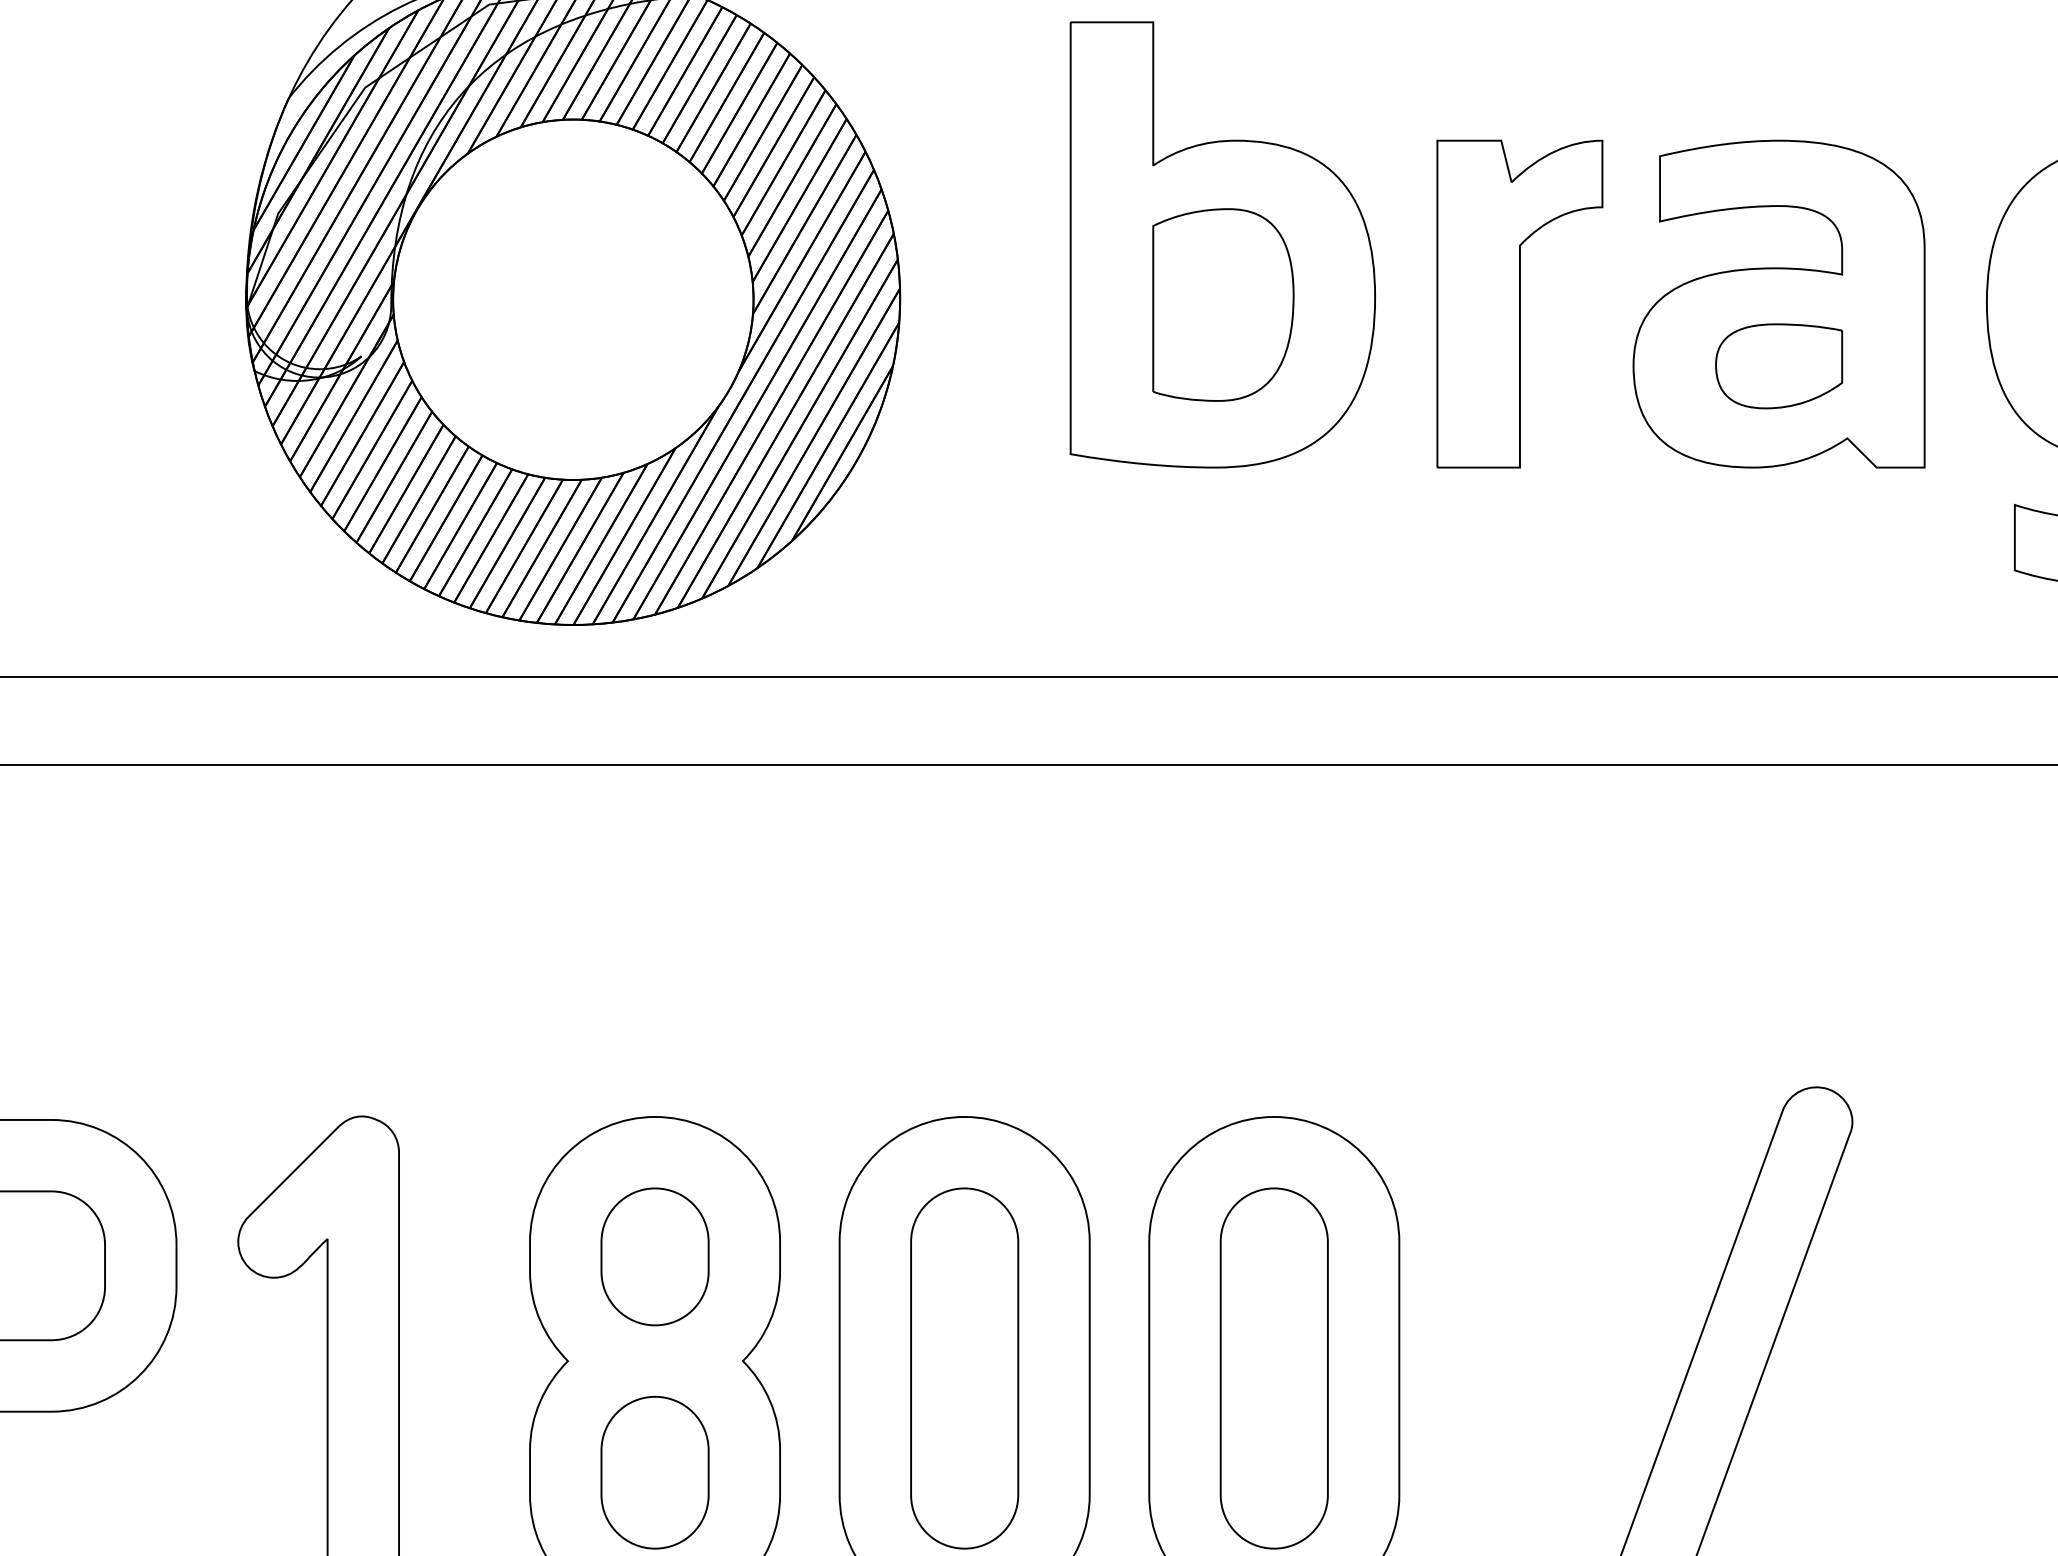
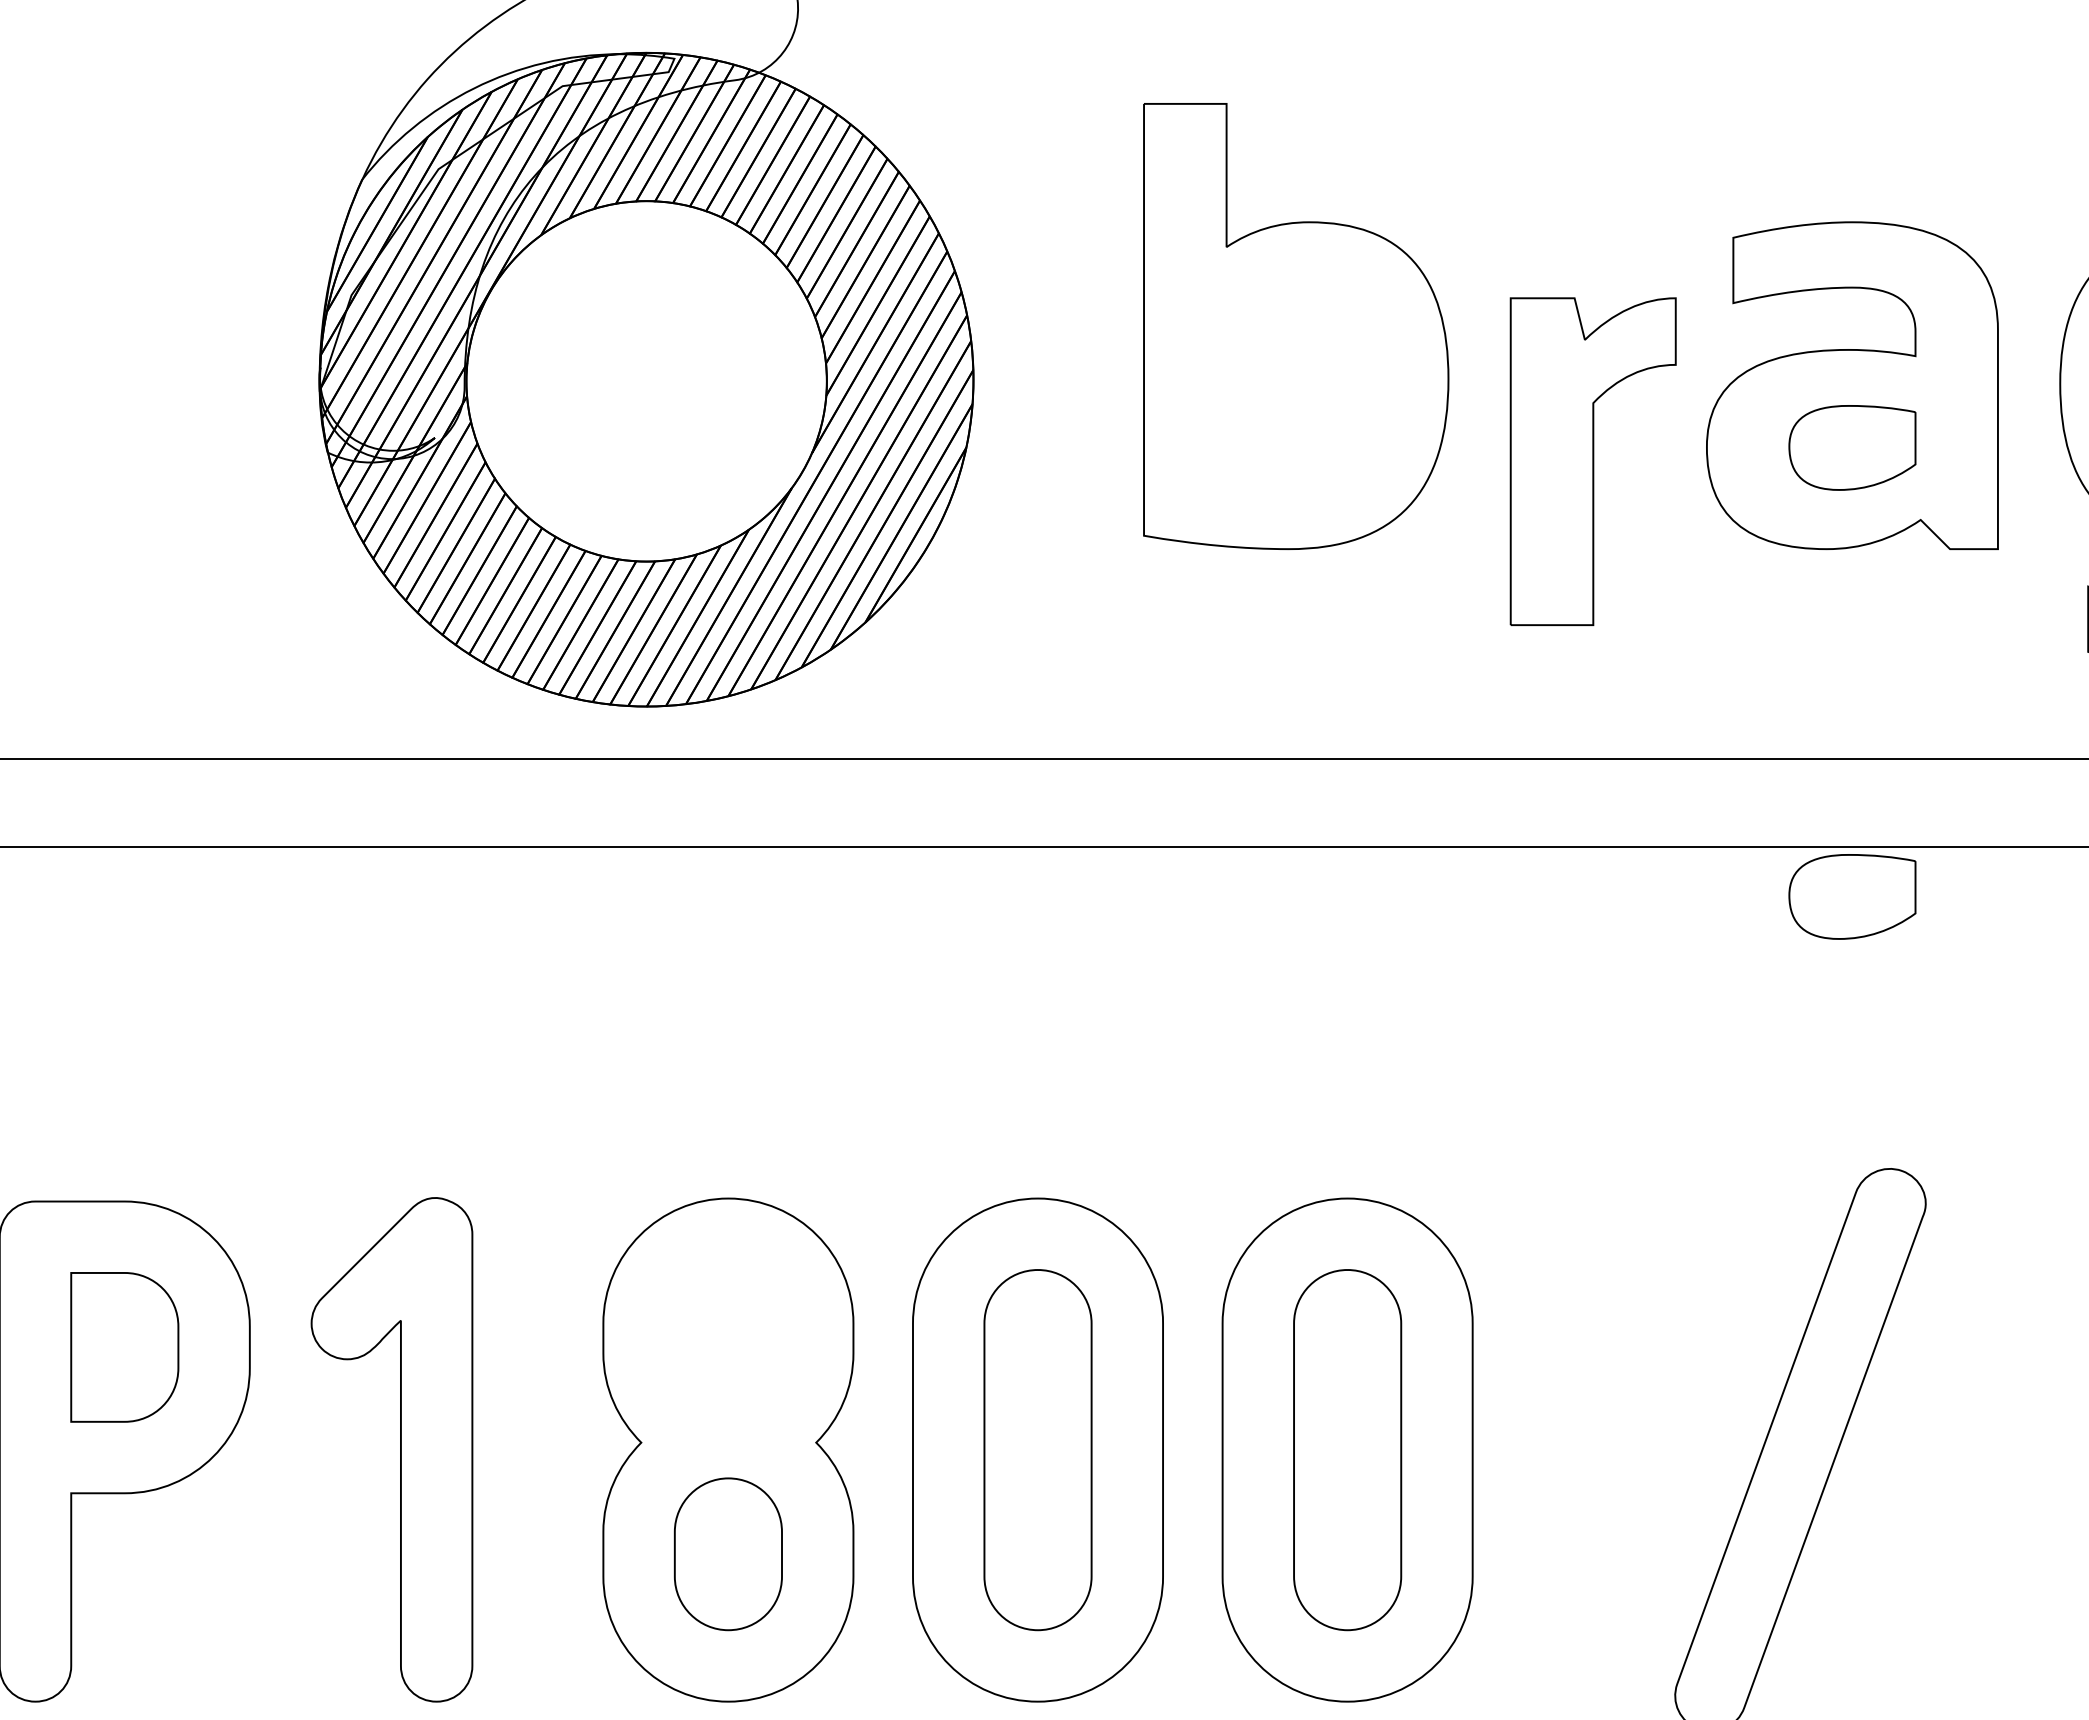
part: (1519, 303) -> (1592, 461), moved
part: (1223, 304) -> (1296, 386), removed
part: (1779, 814) -> (1852, 896), added
part: (654, 1256) -> (727, 1338), removed

